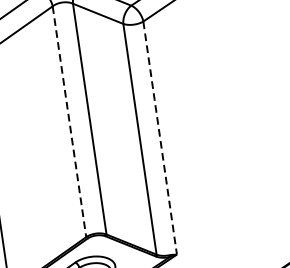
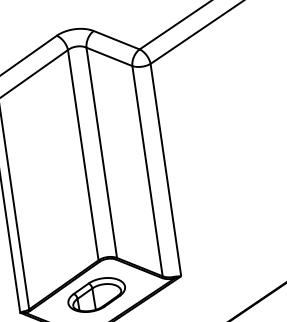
line: (69, 122) -> (83, 155), dashed -> solid
line: (159, 138) -> (165, 170), dashed -> solid

